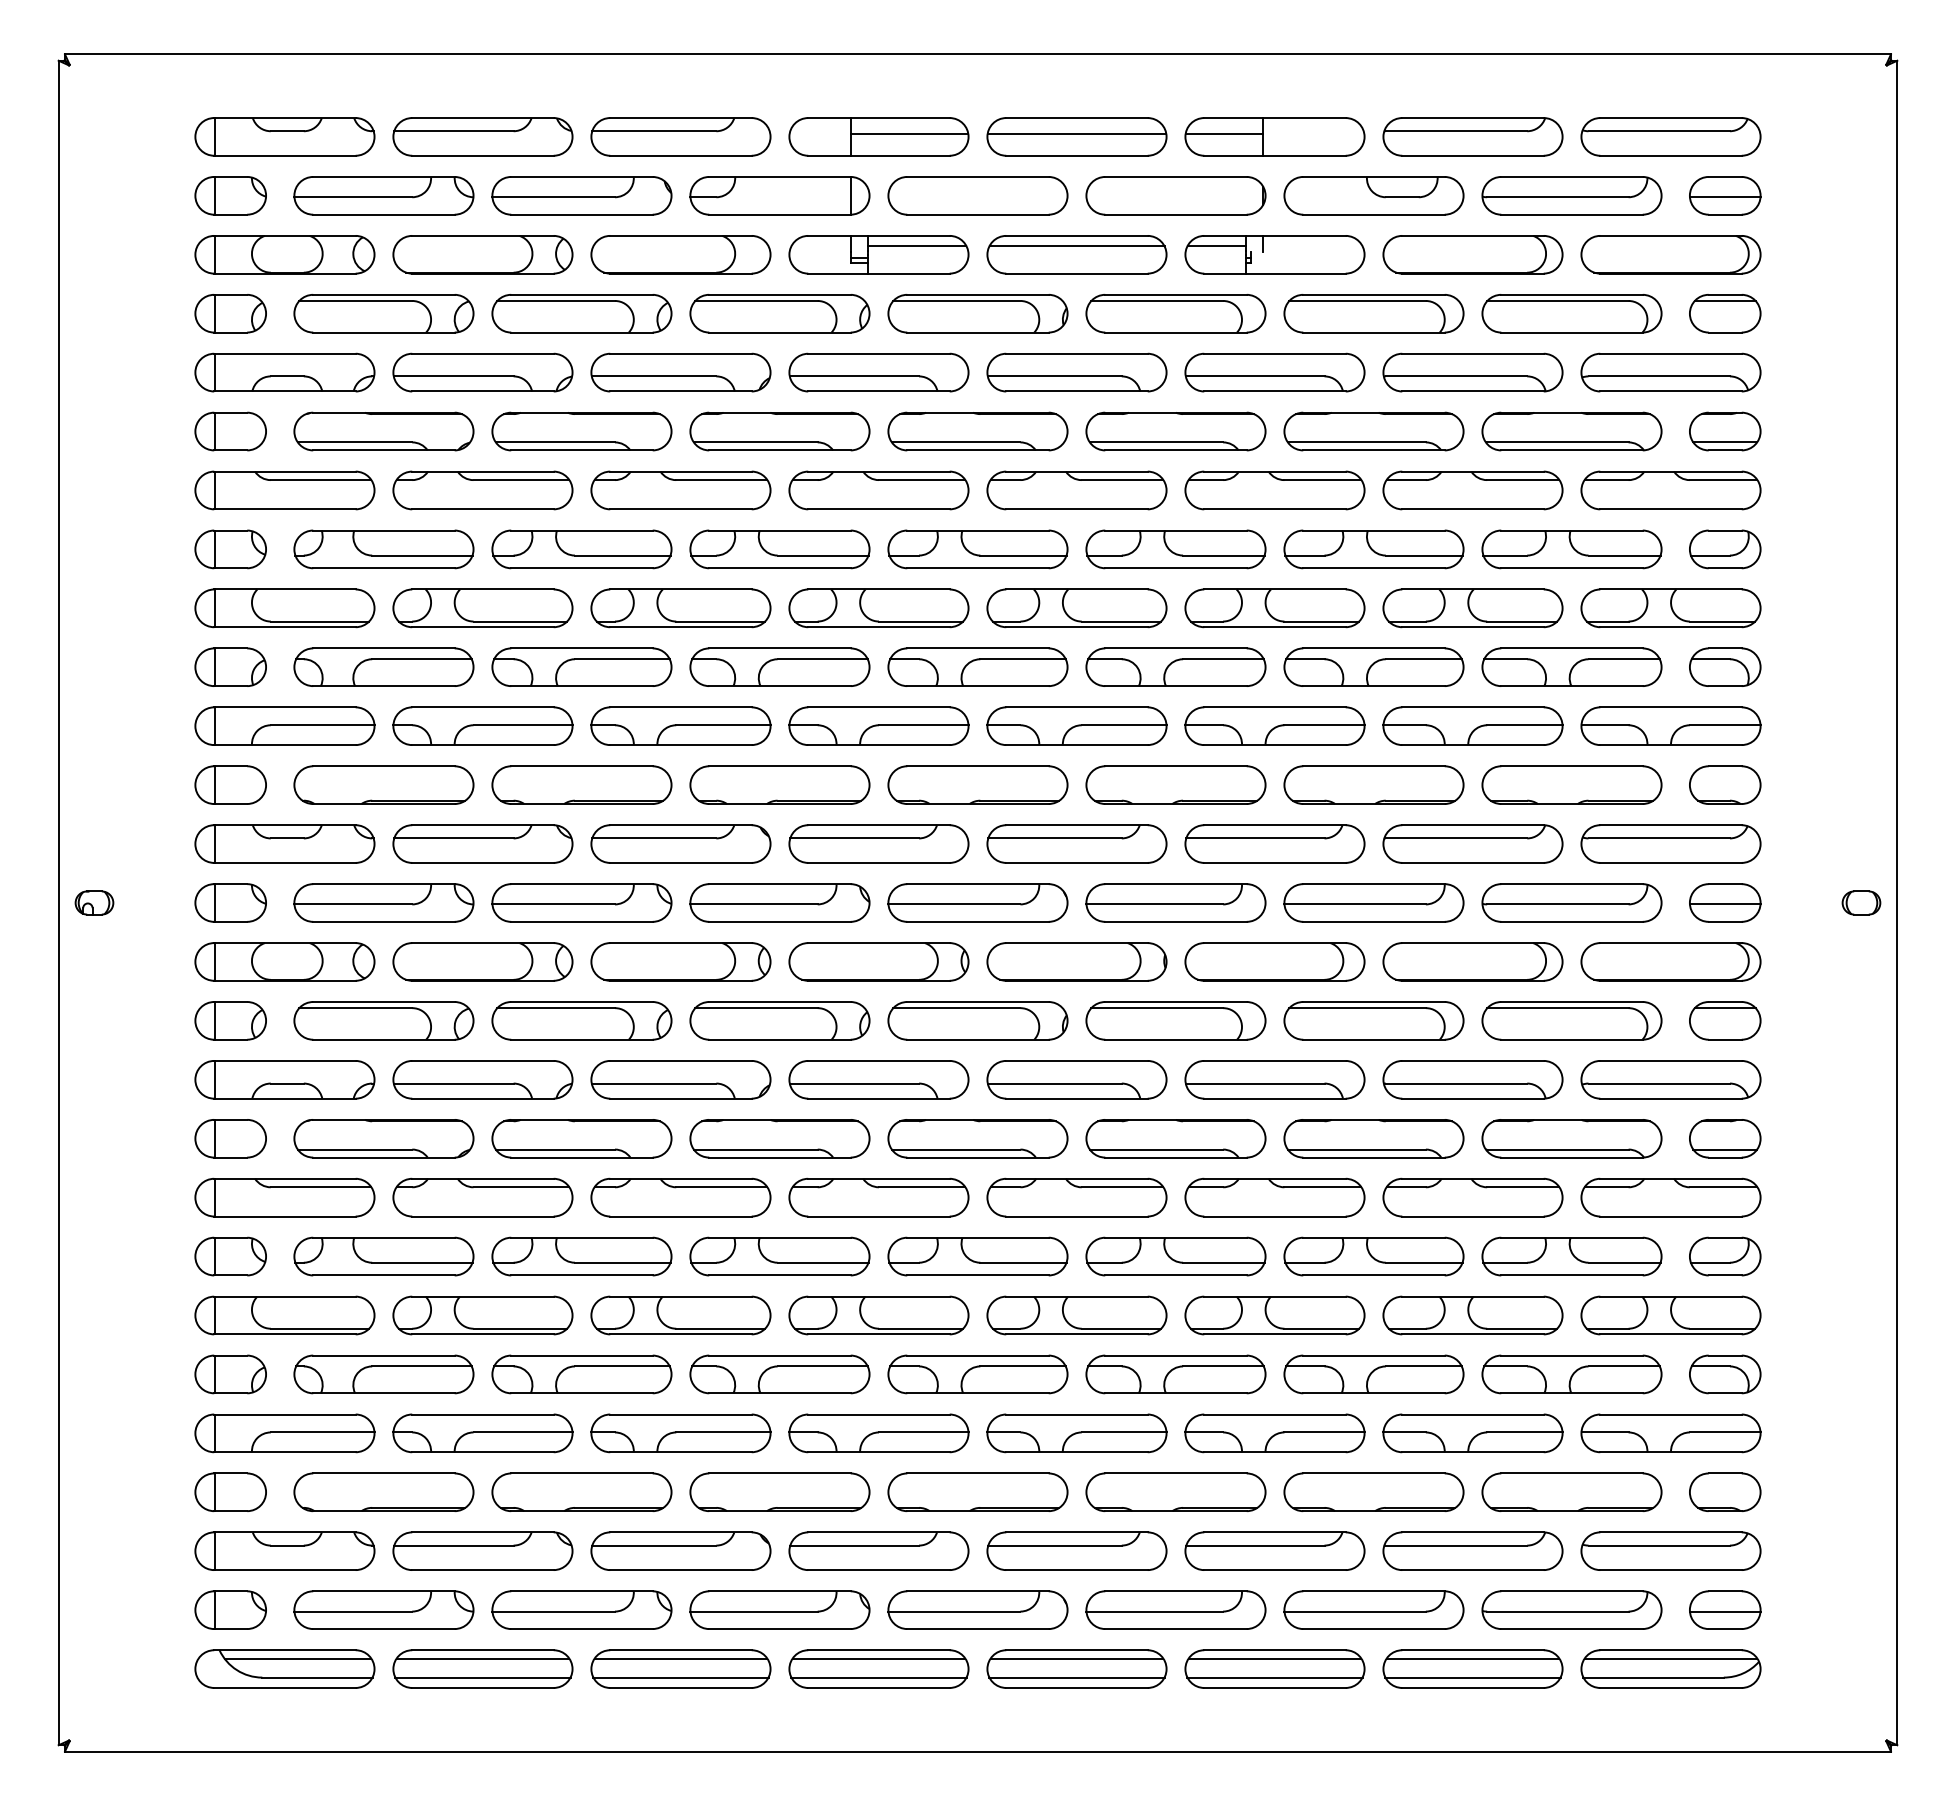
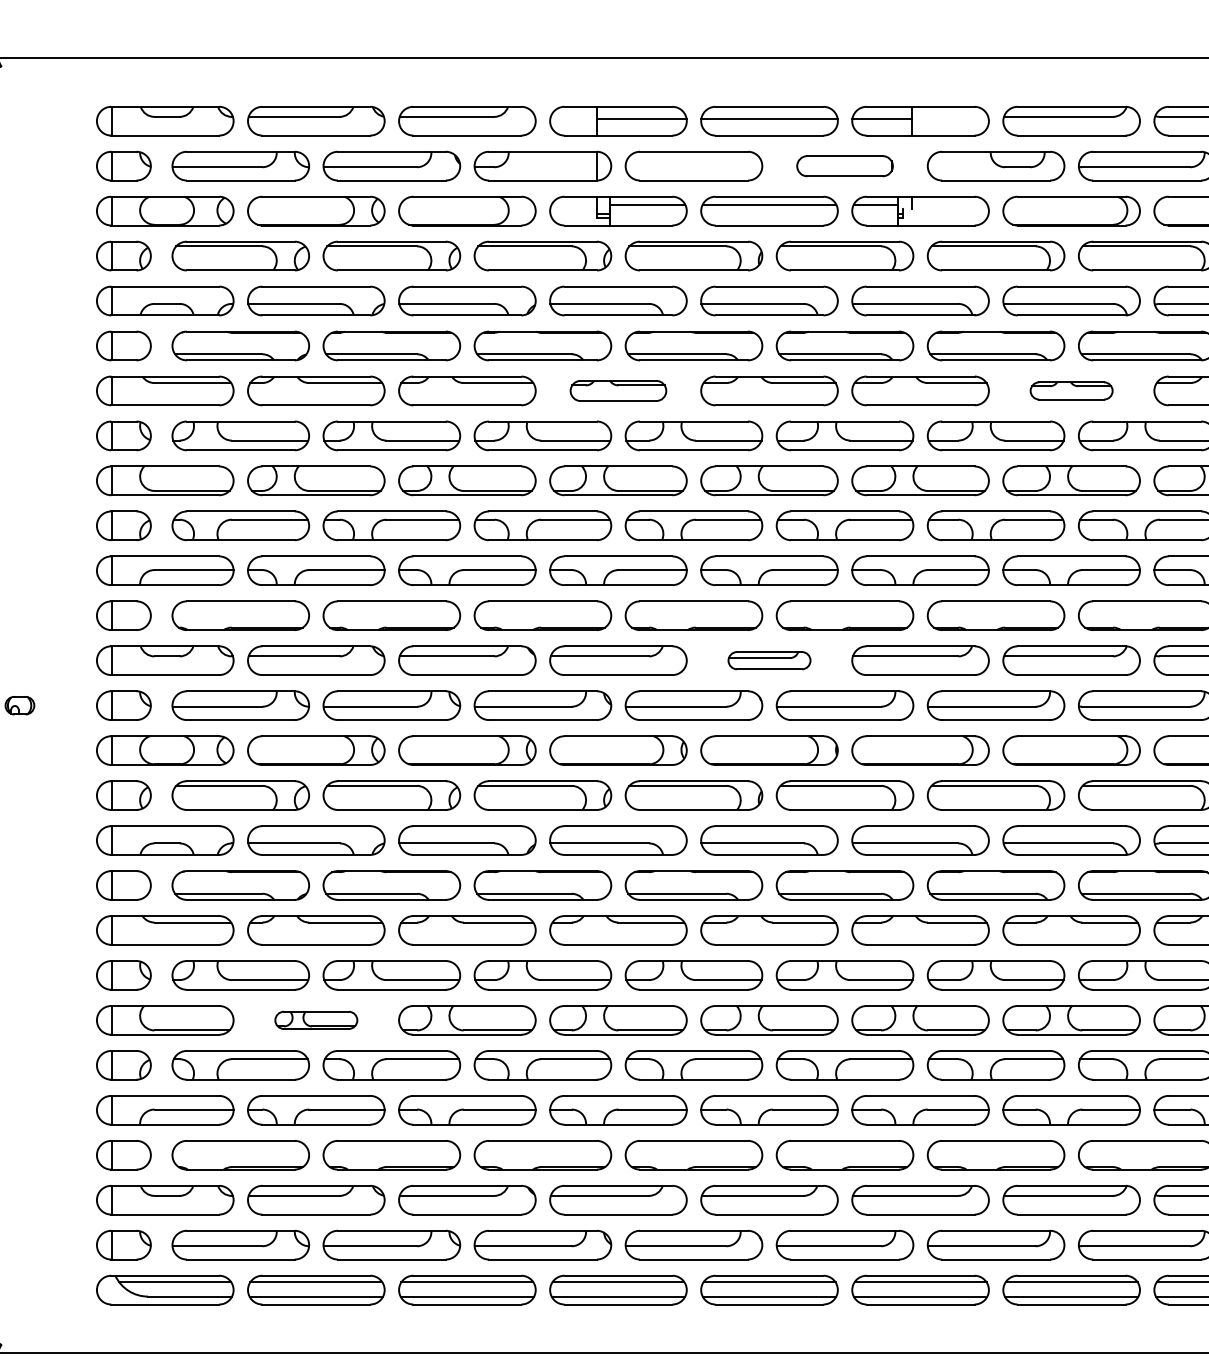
part: (1175, 195) -> (844, 165), size x0.7
part: (878, 490) -> (618, 390), size x0.7
part: (1472, 490) -> (1071, 390), size x0.6
part: (1076, 843) -> (769, 660), size x0.6
part: (482, 1315) -> (315, 1020), size x0.6

